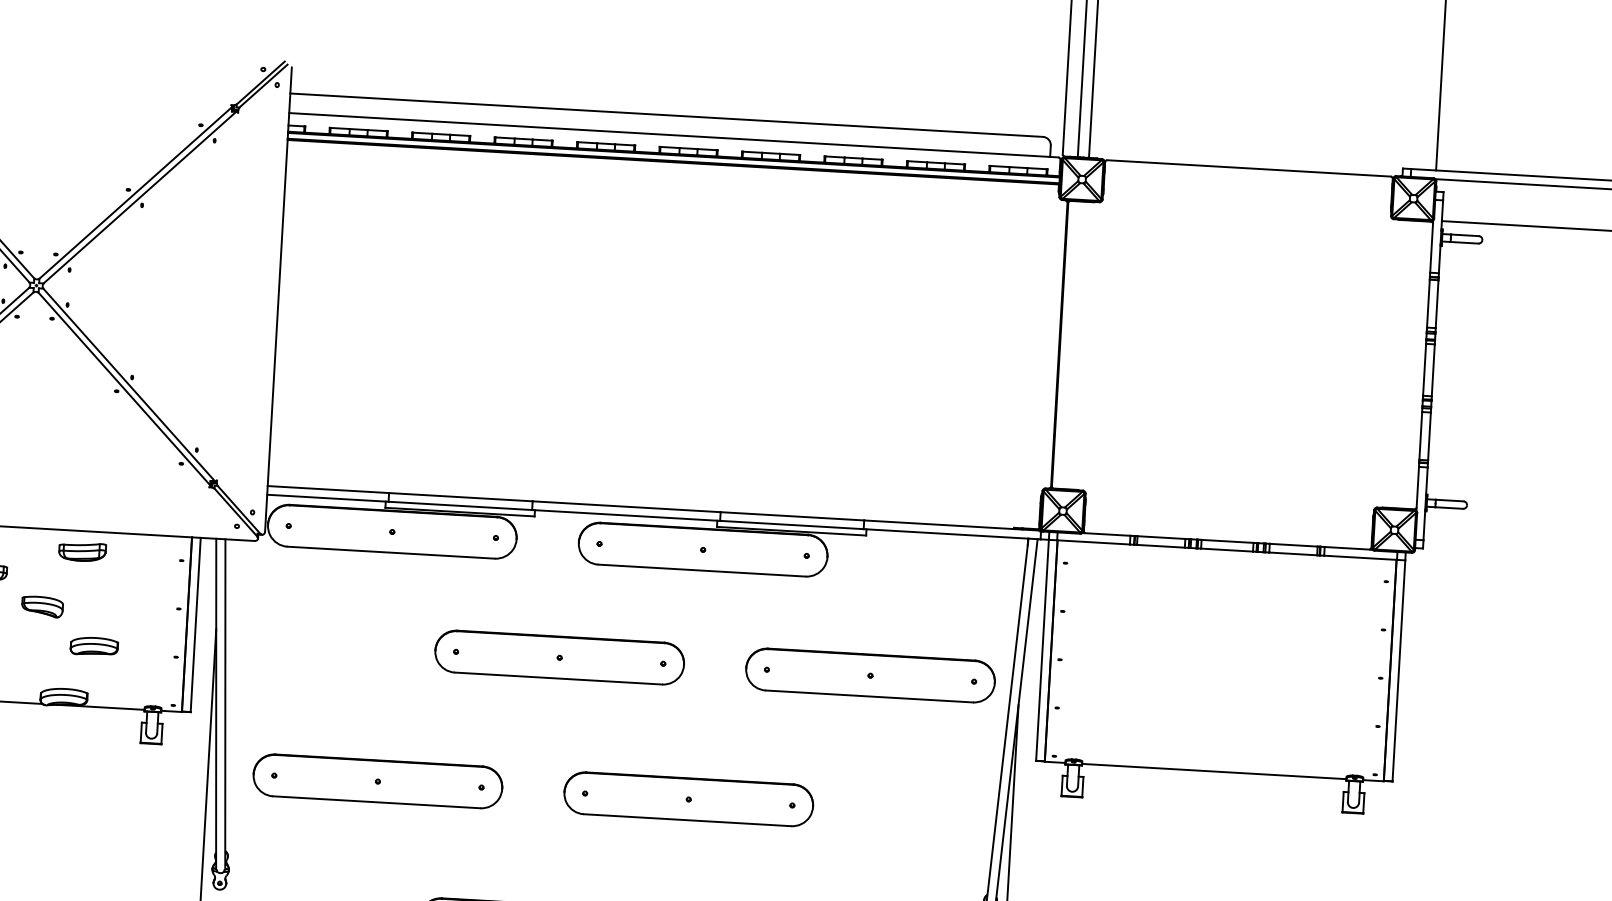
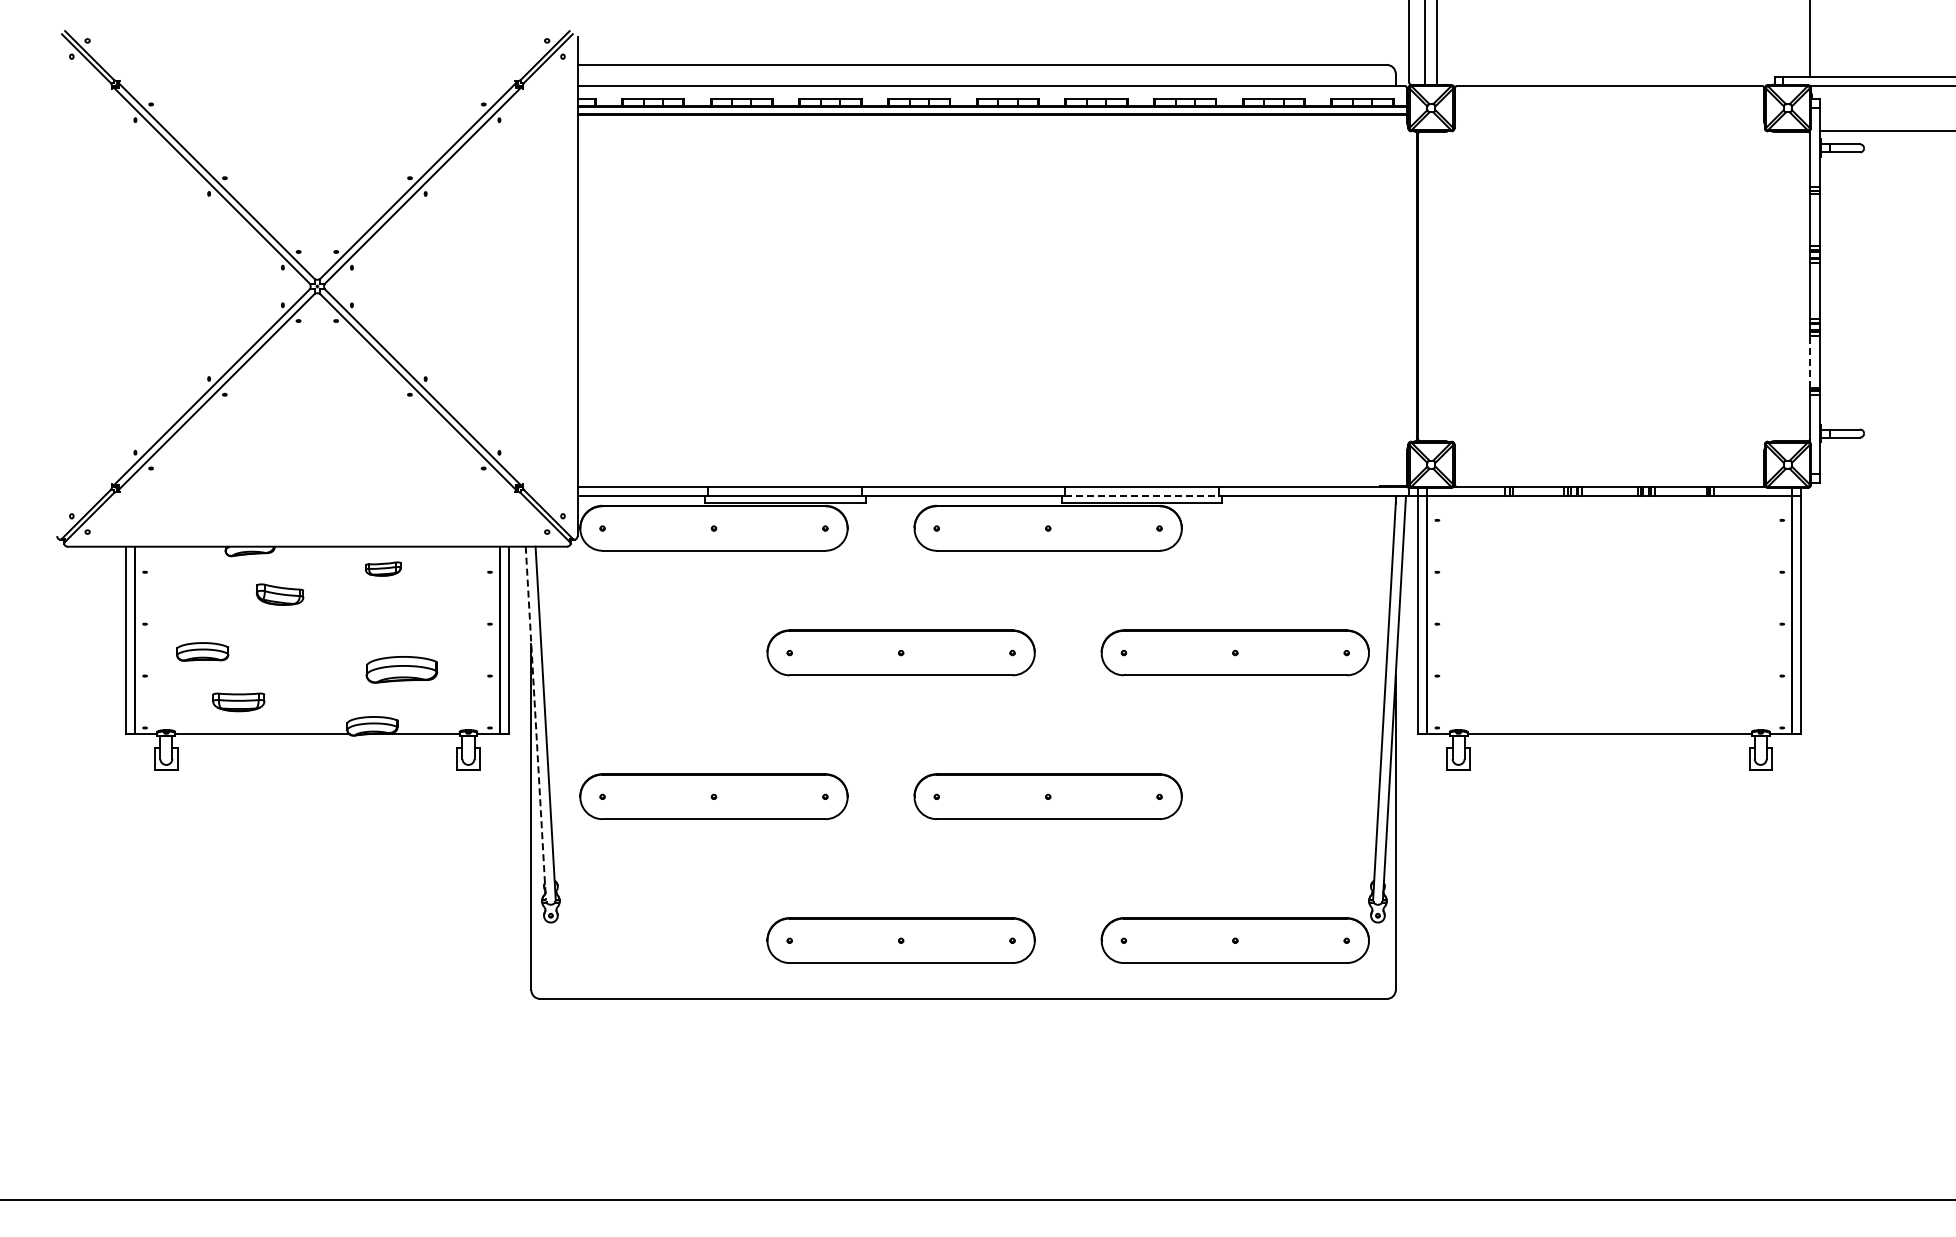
line: (1421, 436) -> (1810, 362), solid -> dashed
line: (792, 525) -> (1142, 496), solid -> dashed
part: (82, 551) -> (383, 568), size x0.7
part: (42, 606) -> (343, 630), removed
part: (94, 646) -> (401, 669), size x1.4
line: (215, 704) -> (535, 724), solid -> dashed

